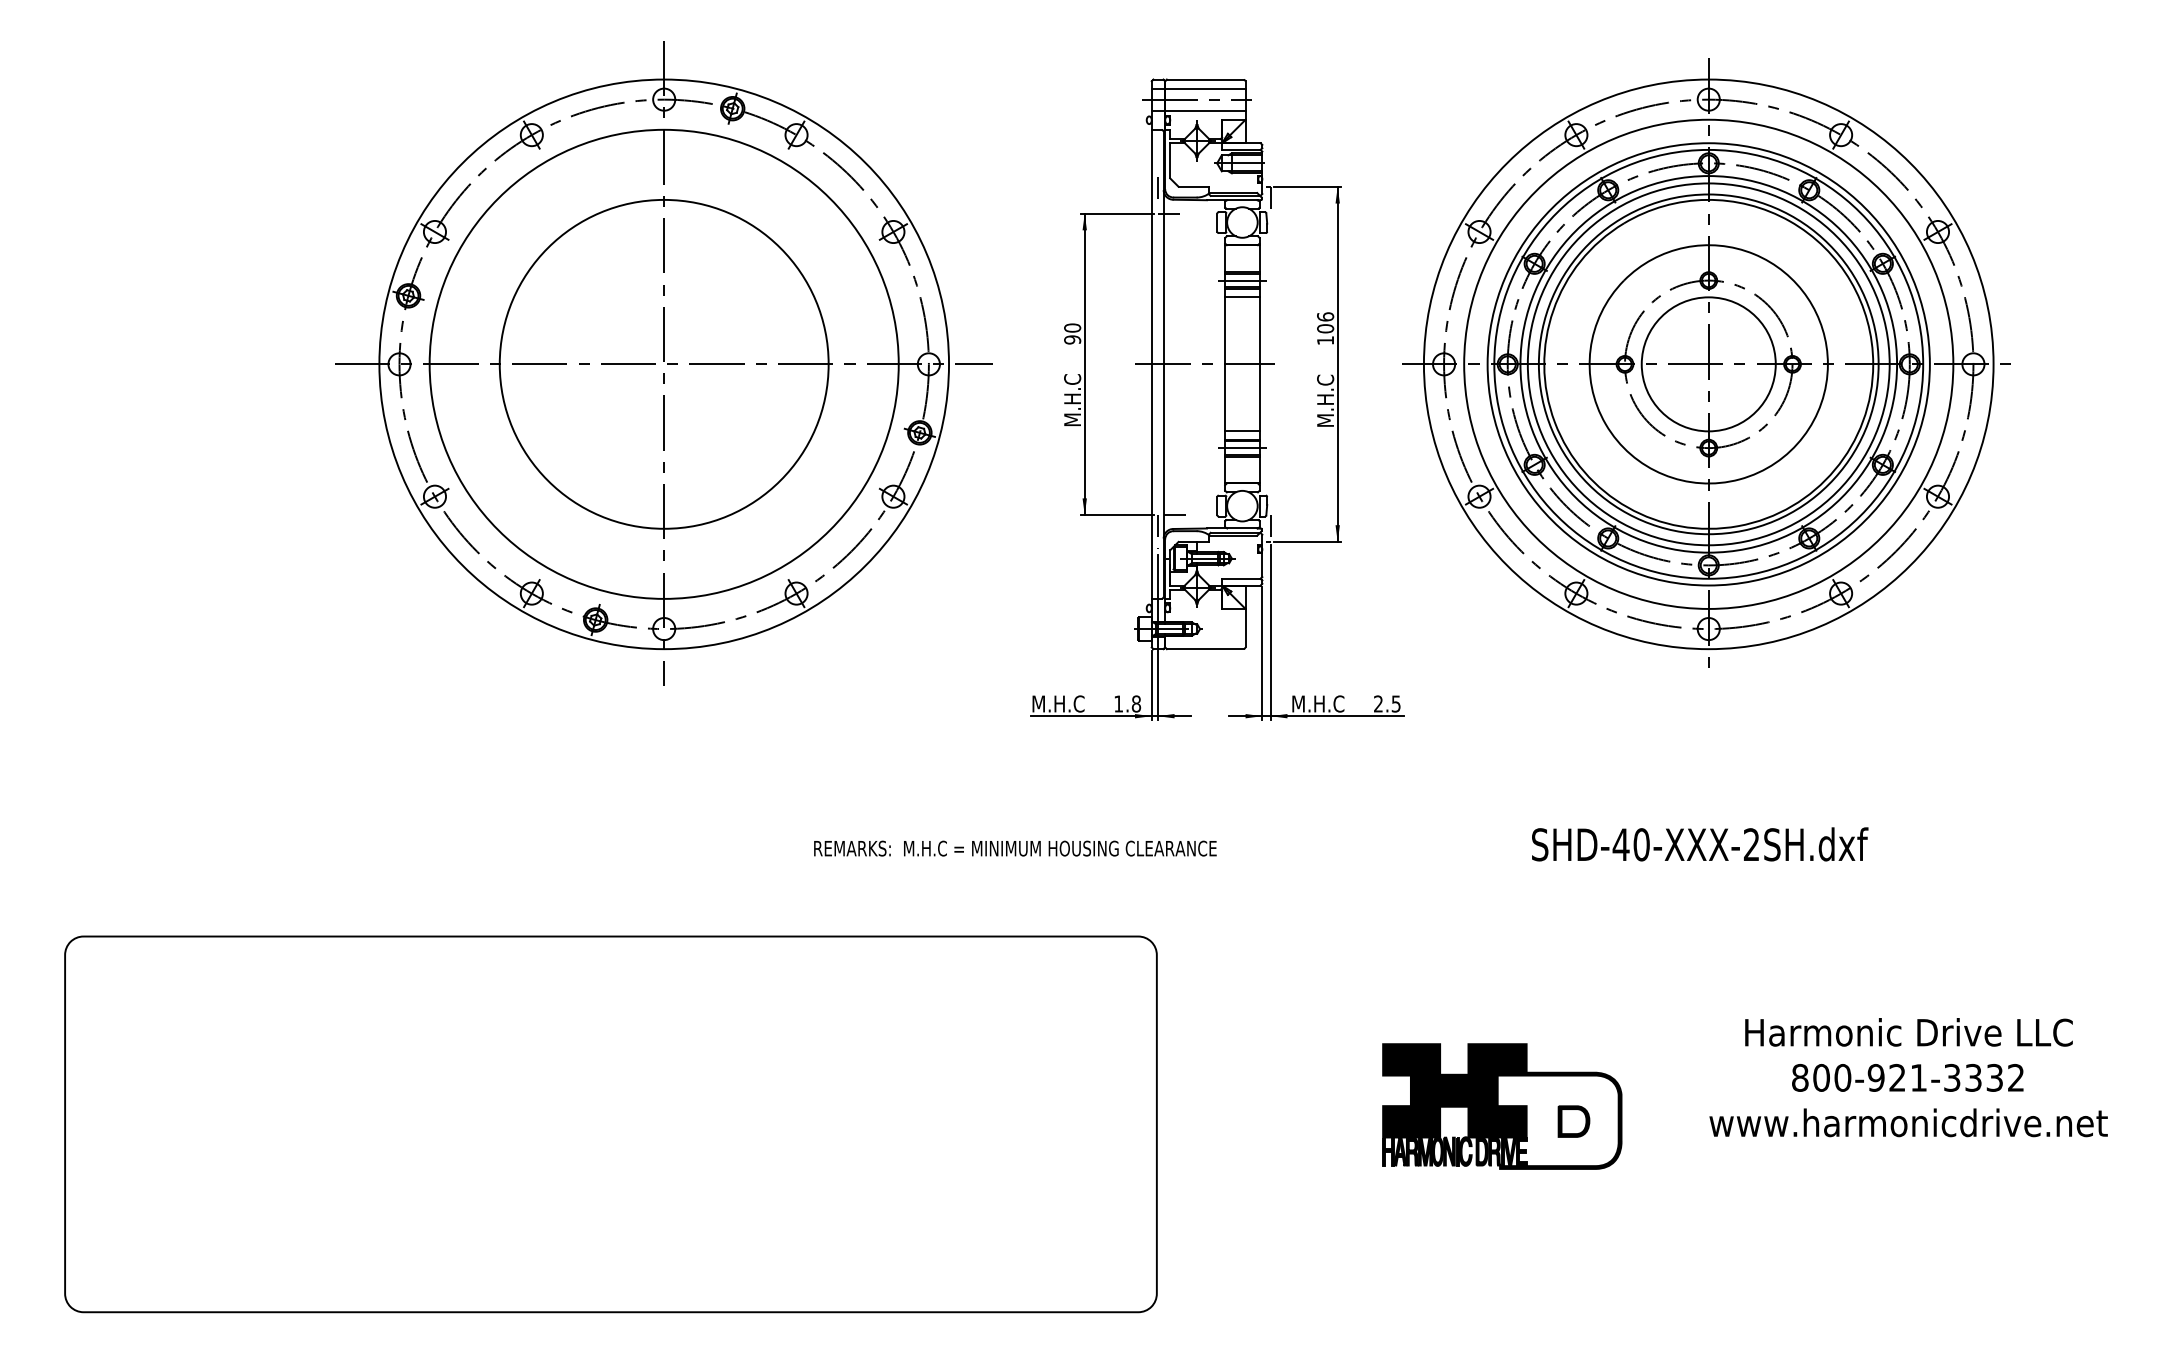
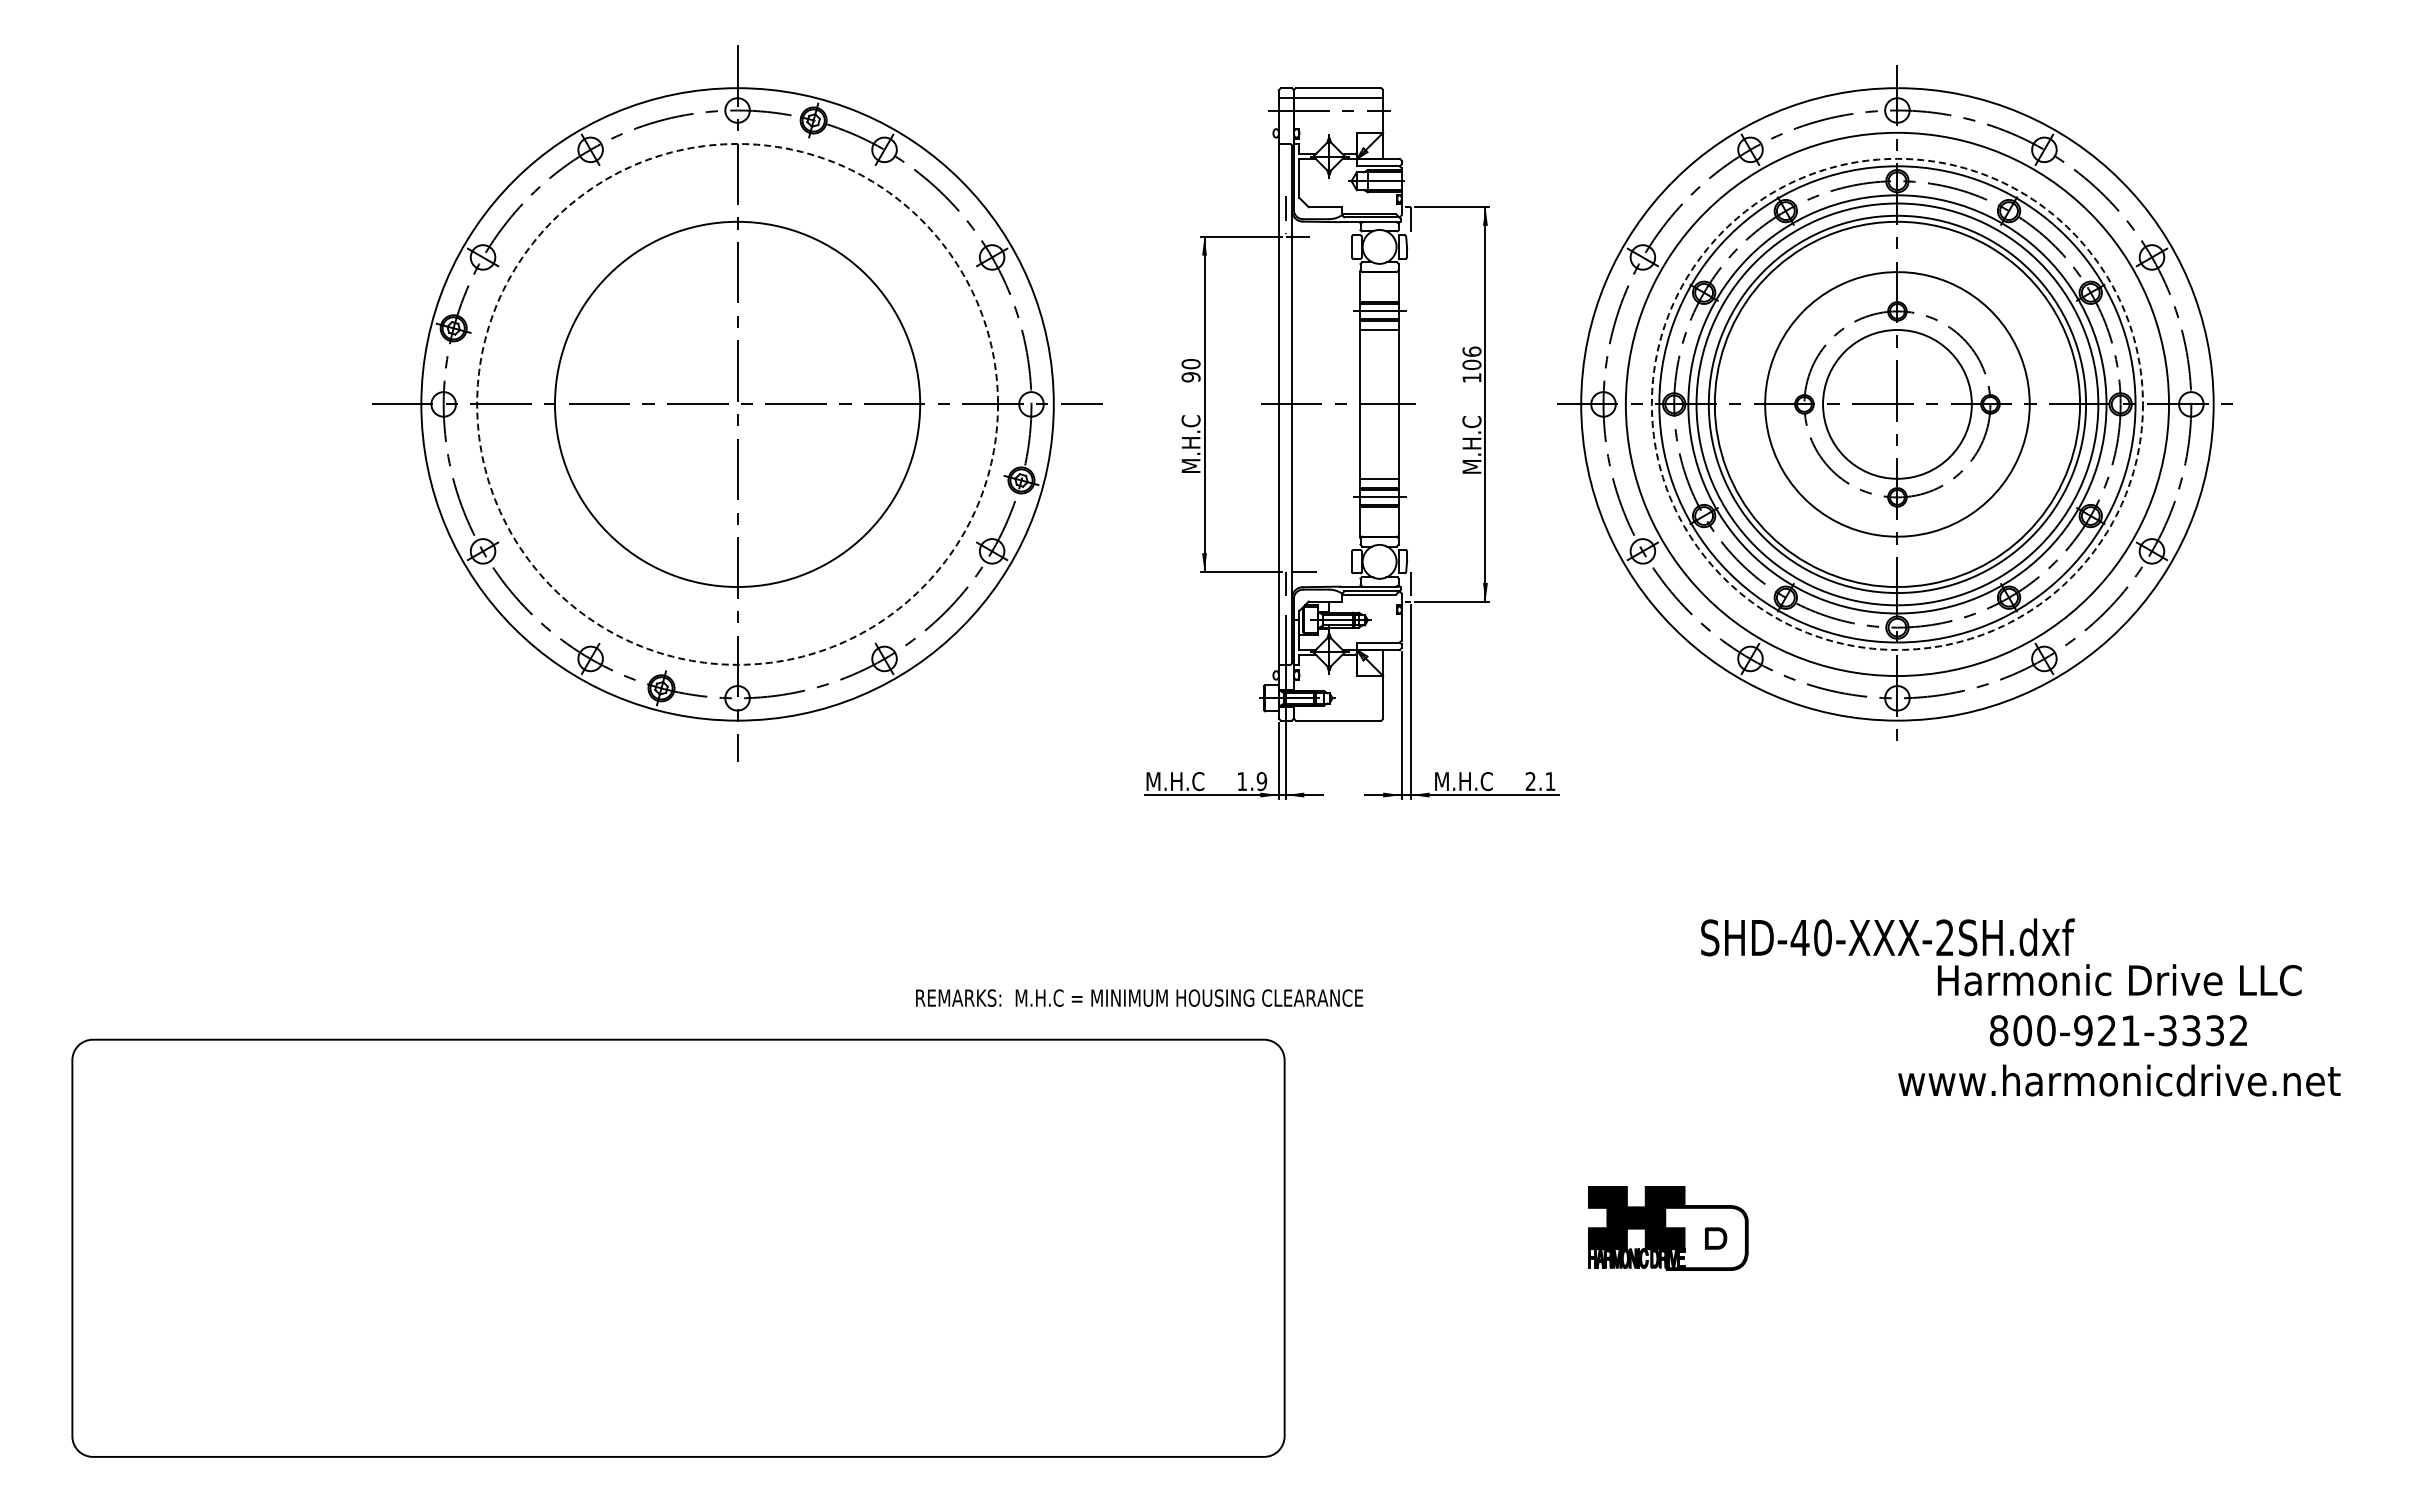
line: (1198, 110) -> (1330, 122), removed
circle: (664, 363) -> (737, 403), solid -> dashed
circle: (1707, 363) -> (1896, 403), solid -> dashed
text: (1136, 703) -> (1261, 781), 1.8 -> 1.9
text: (1396, 703) -> (1550, 781), 2.5 -> 2.1
text: (1015, 848) -> (1139, 997), moved
text: (1908, 1077) -> (2119, 1030), moved
part: (1502, 1106) -> (1668, 1228), size x0.6

